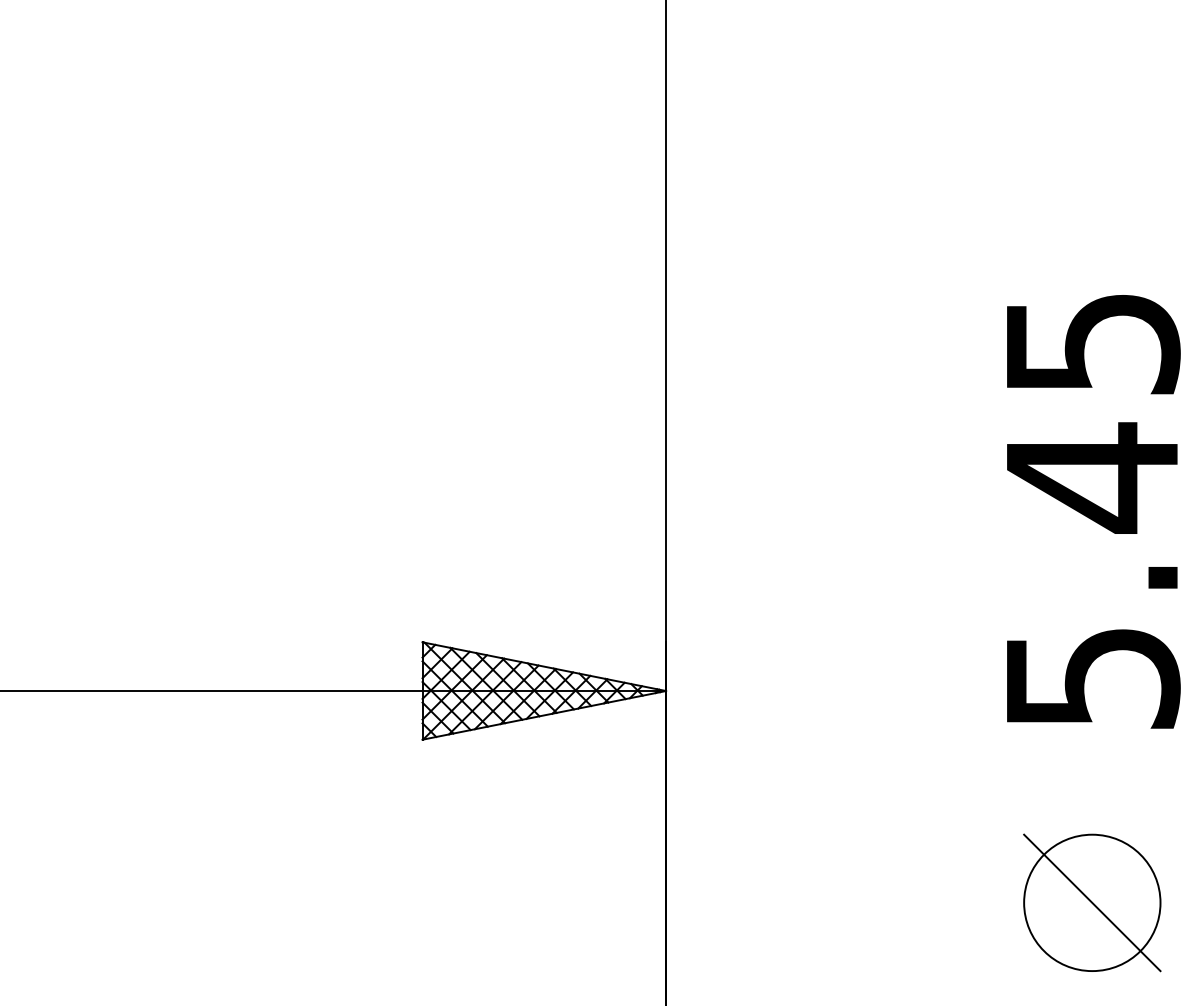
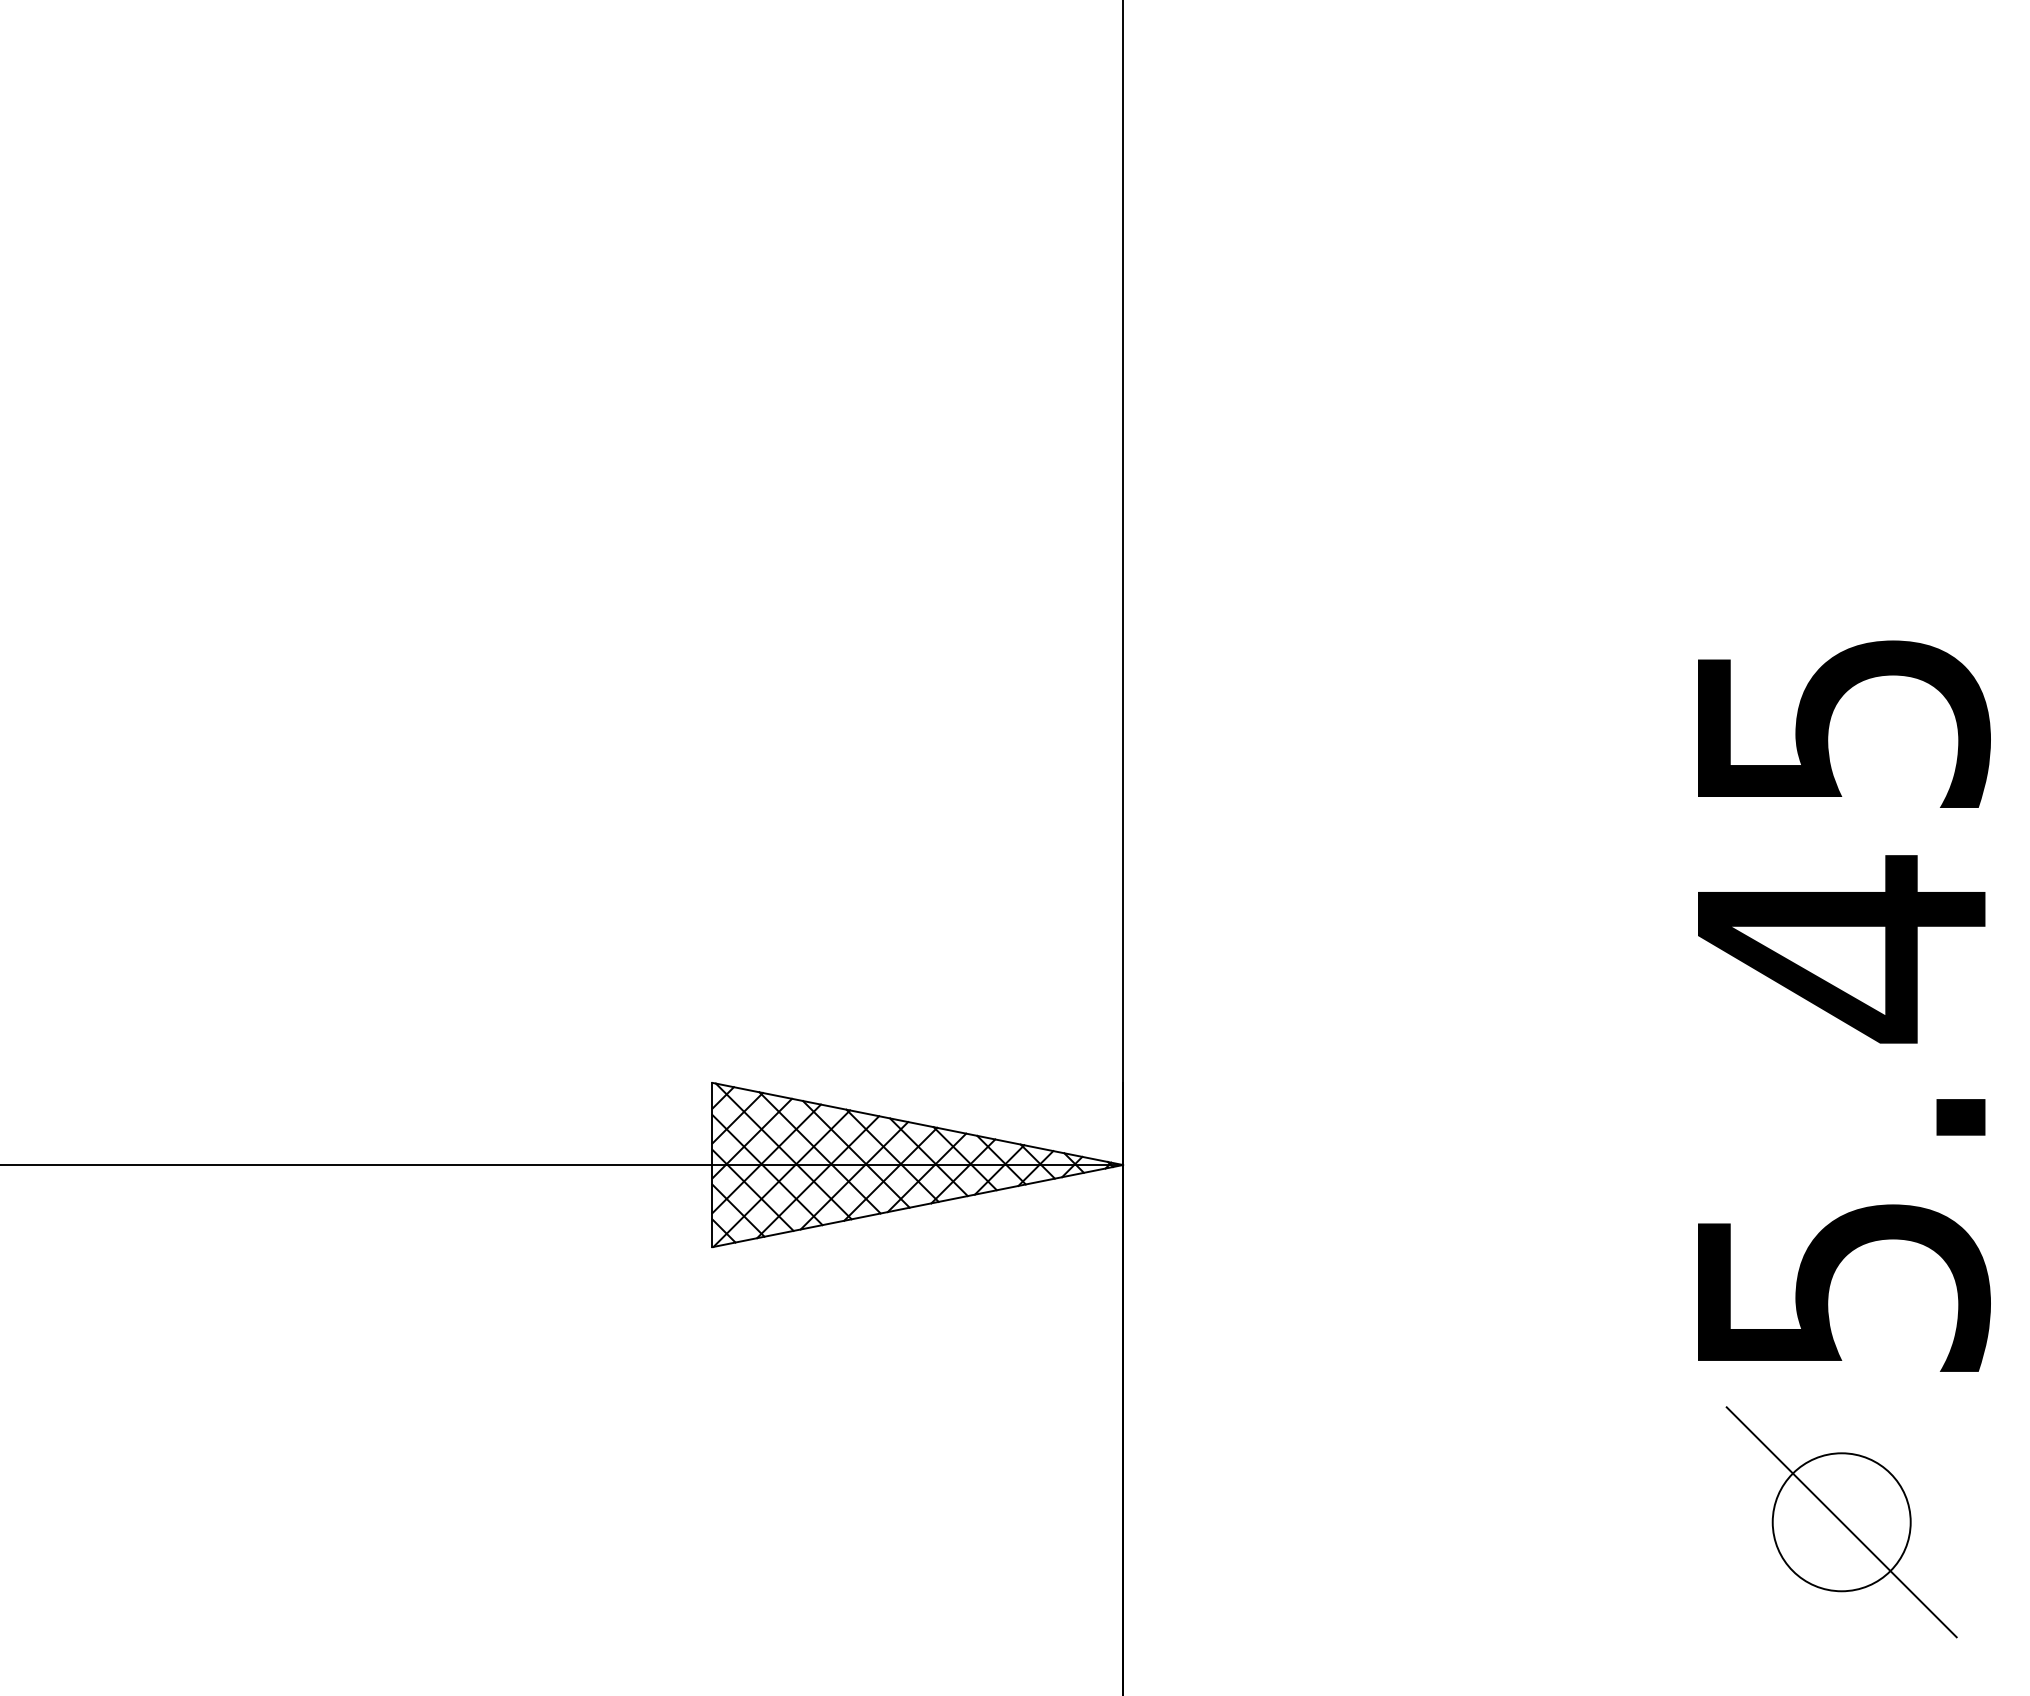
text: (1093, 511) -> (1843, 1005), moved
circle: (1092, 902) -> (1842, 1521), size x0.6

